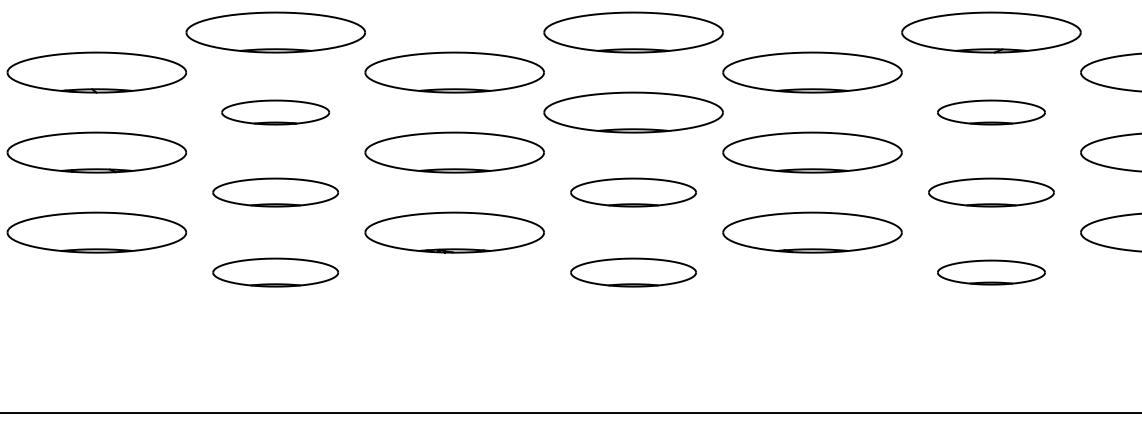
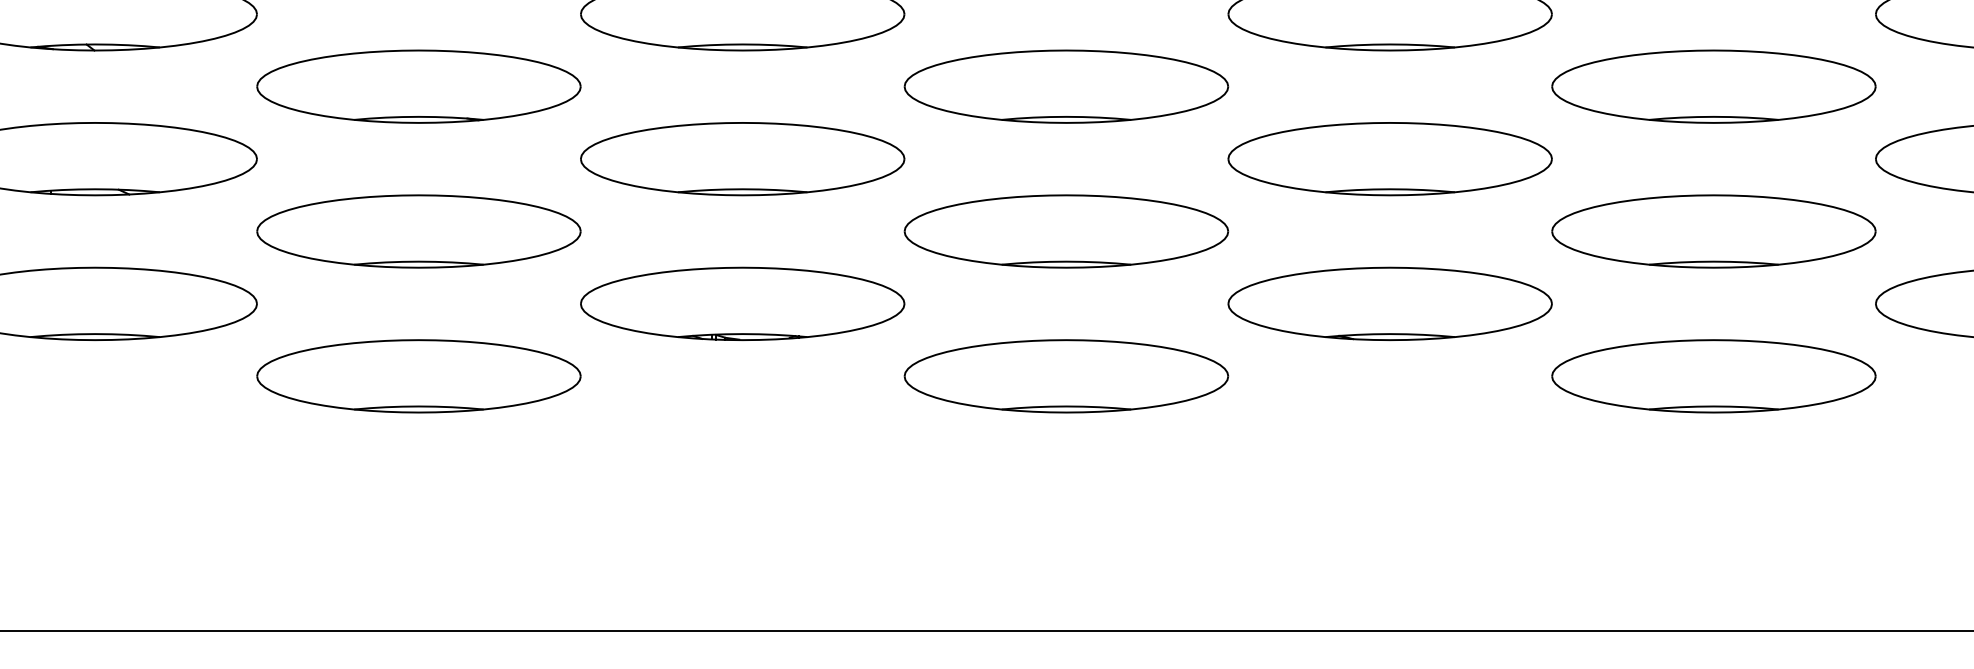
part: (275, 112) -> (418, 86), size x1.67
part: (991, 112) -> (1714, 86), size x1.67
part: (275, 192) -> (418, 231), size x1.43
part: (633, 192) -> (1066, 231), size x1.43
part: (991, 192) -> (1714, 231), size x1.43
part: (275, 272) -> (418, 376), size x1.43
part: (633, 272) -> (1066, 376), size x1.43
part: (991, 272) -> (1714, 376), size x1.67

